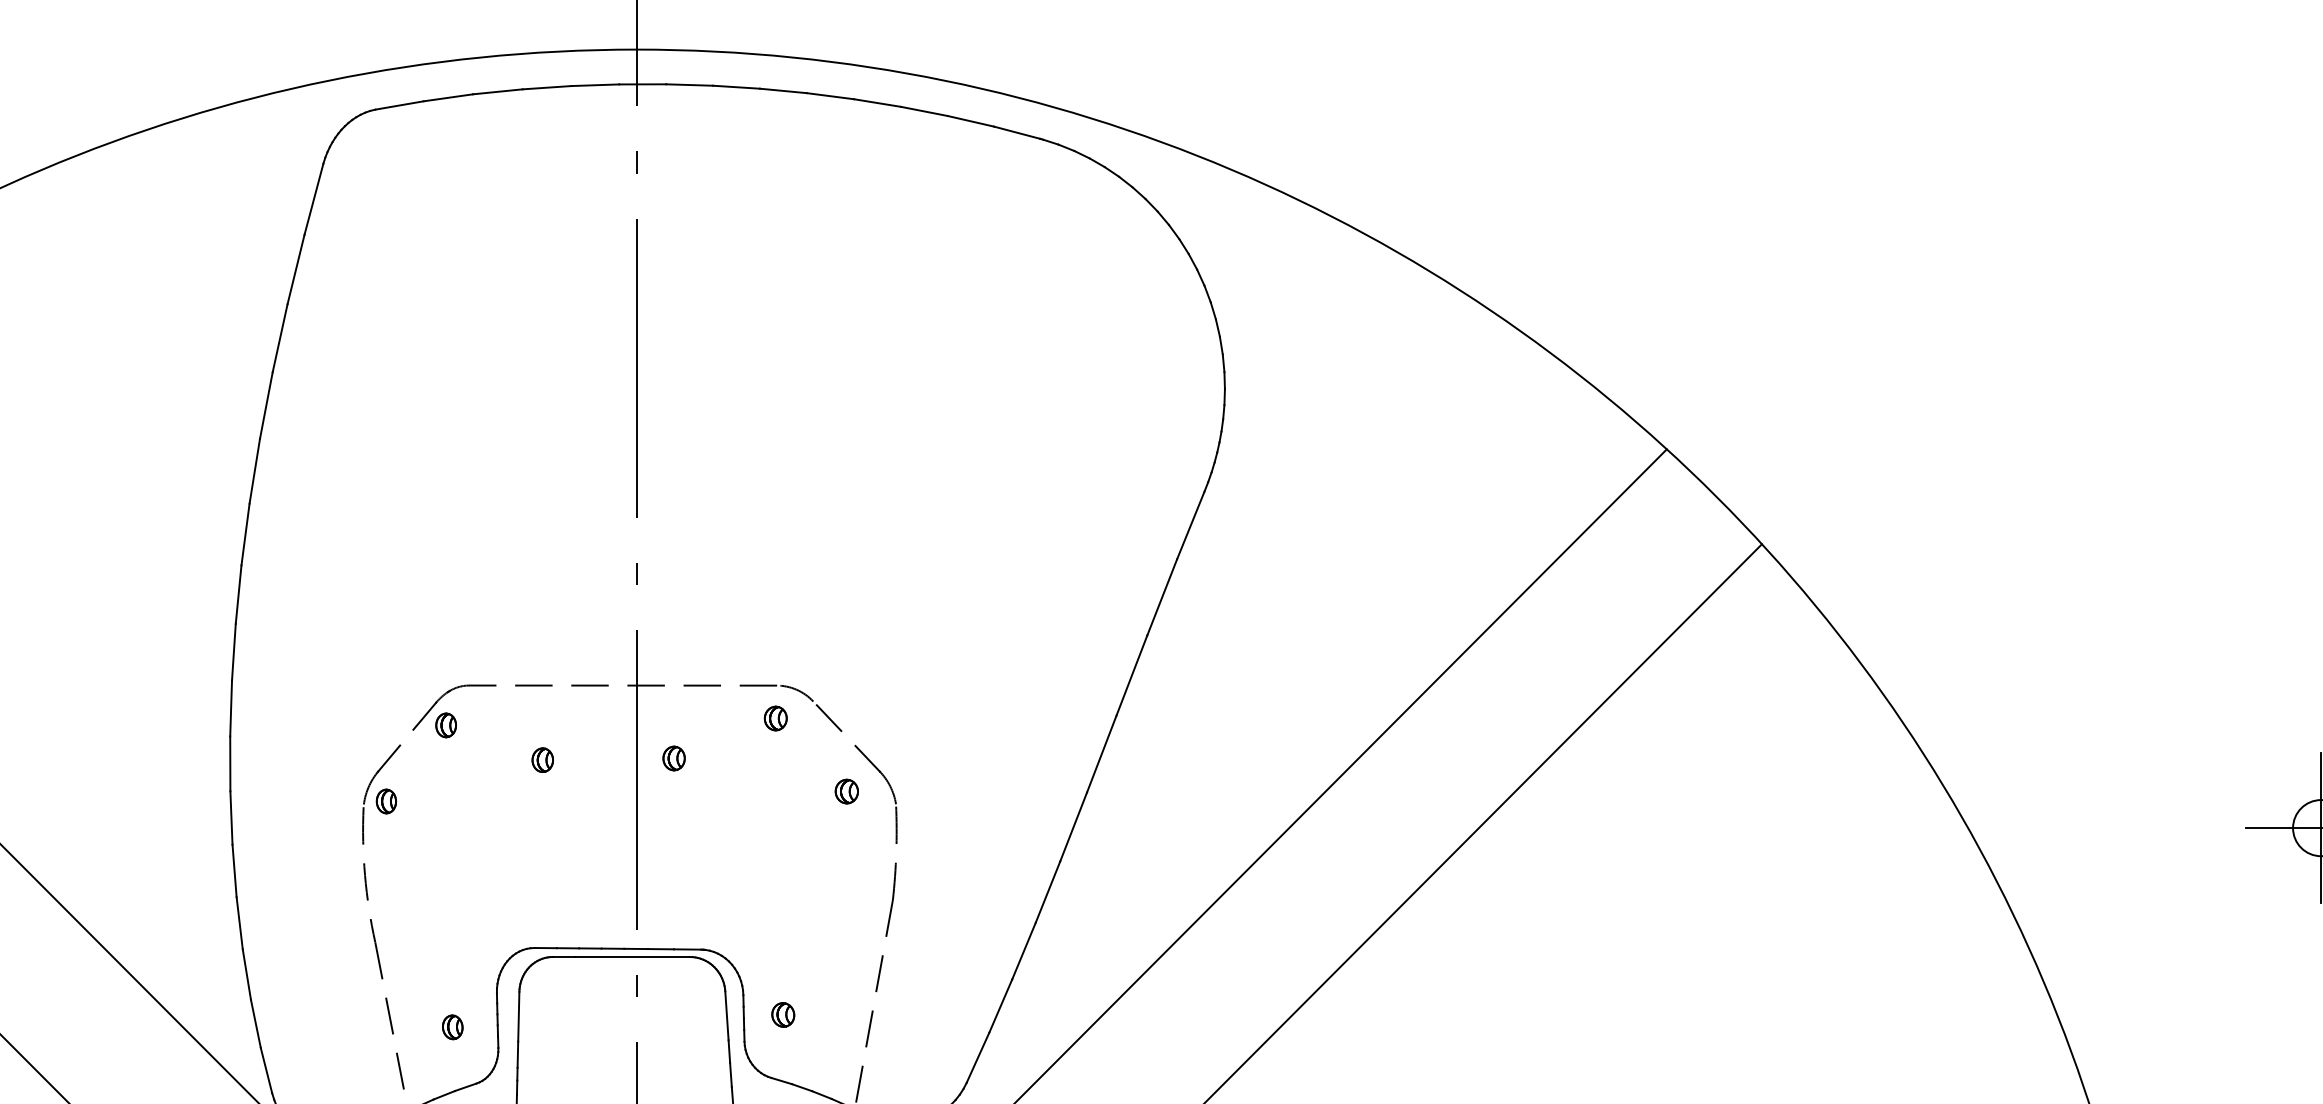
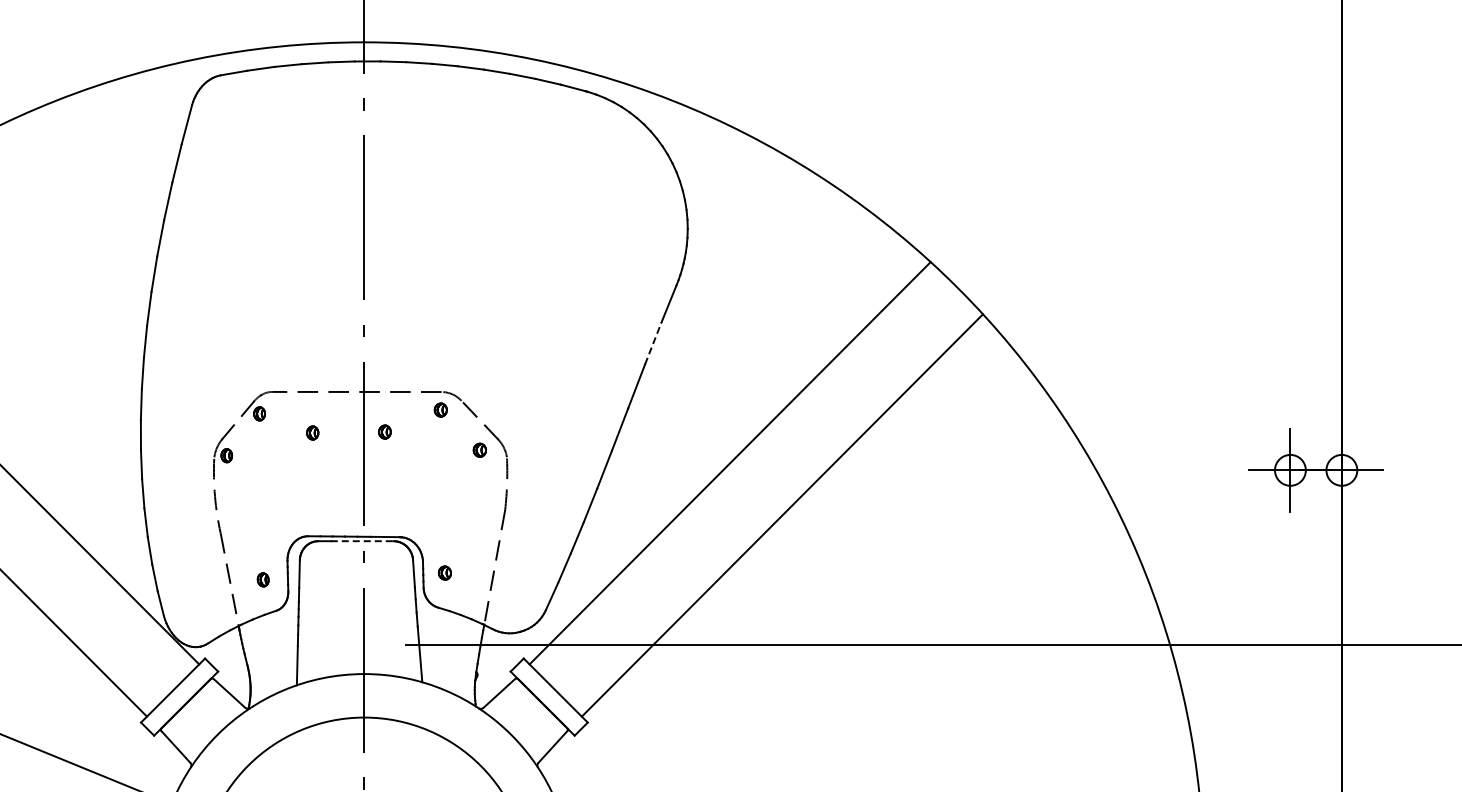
line: (1162, 597) -> (653, 343), solid -> dashed
line: (633, 957) -> (362, 541), solid -> dashed

